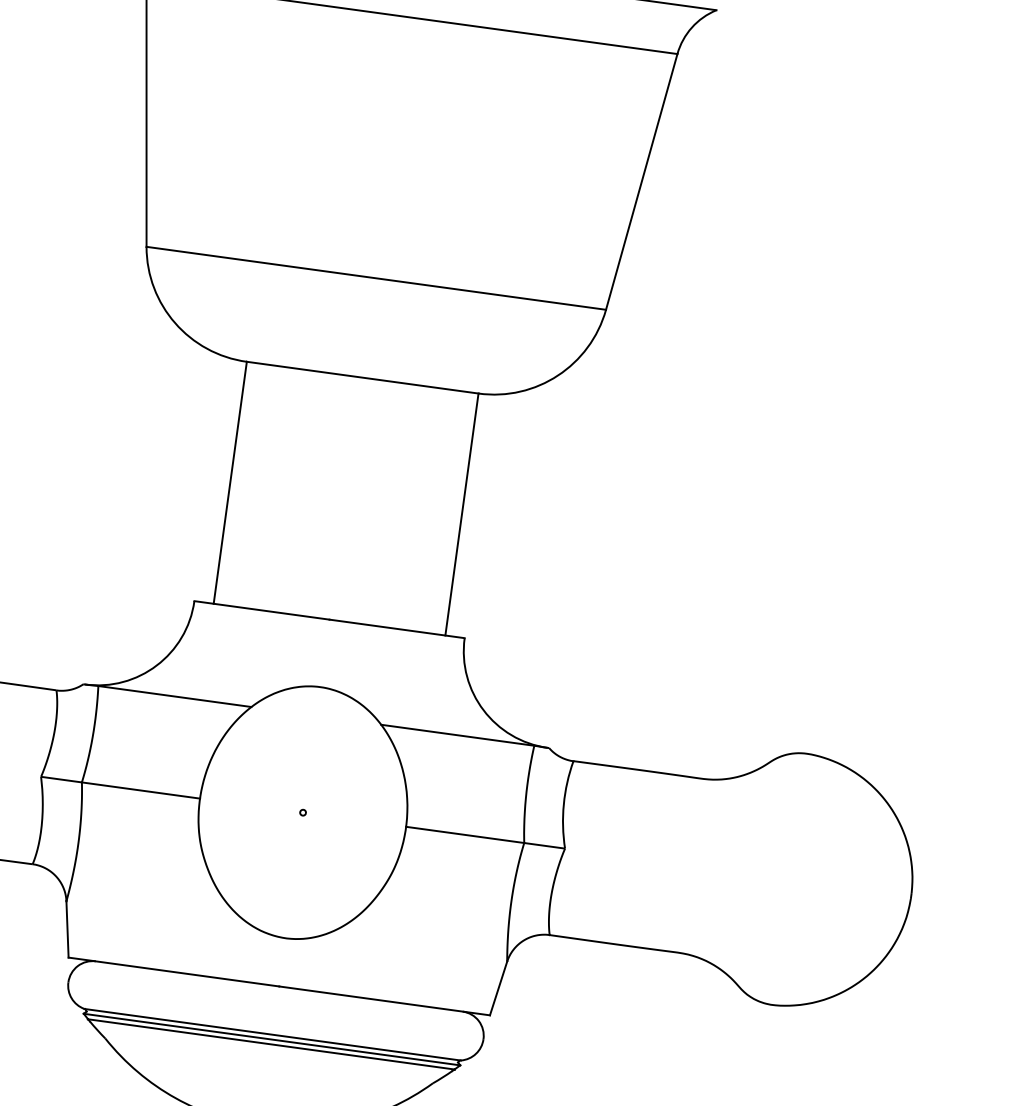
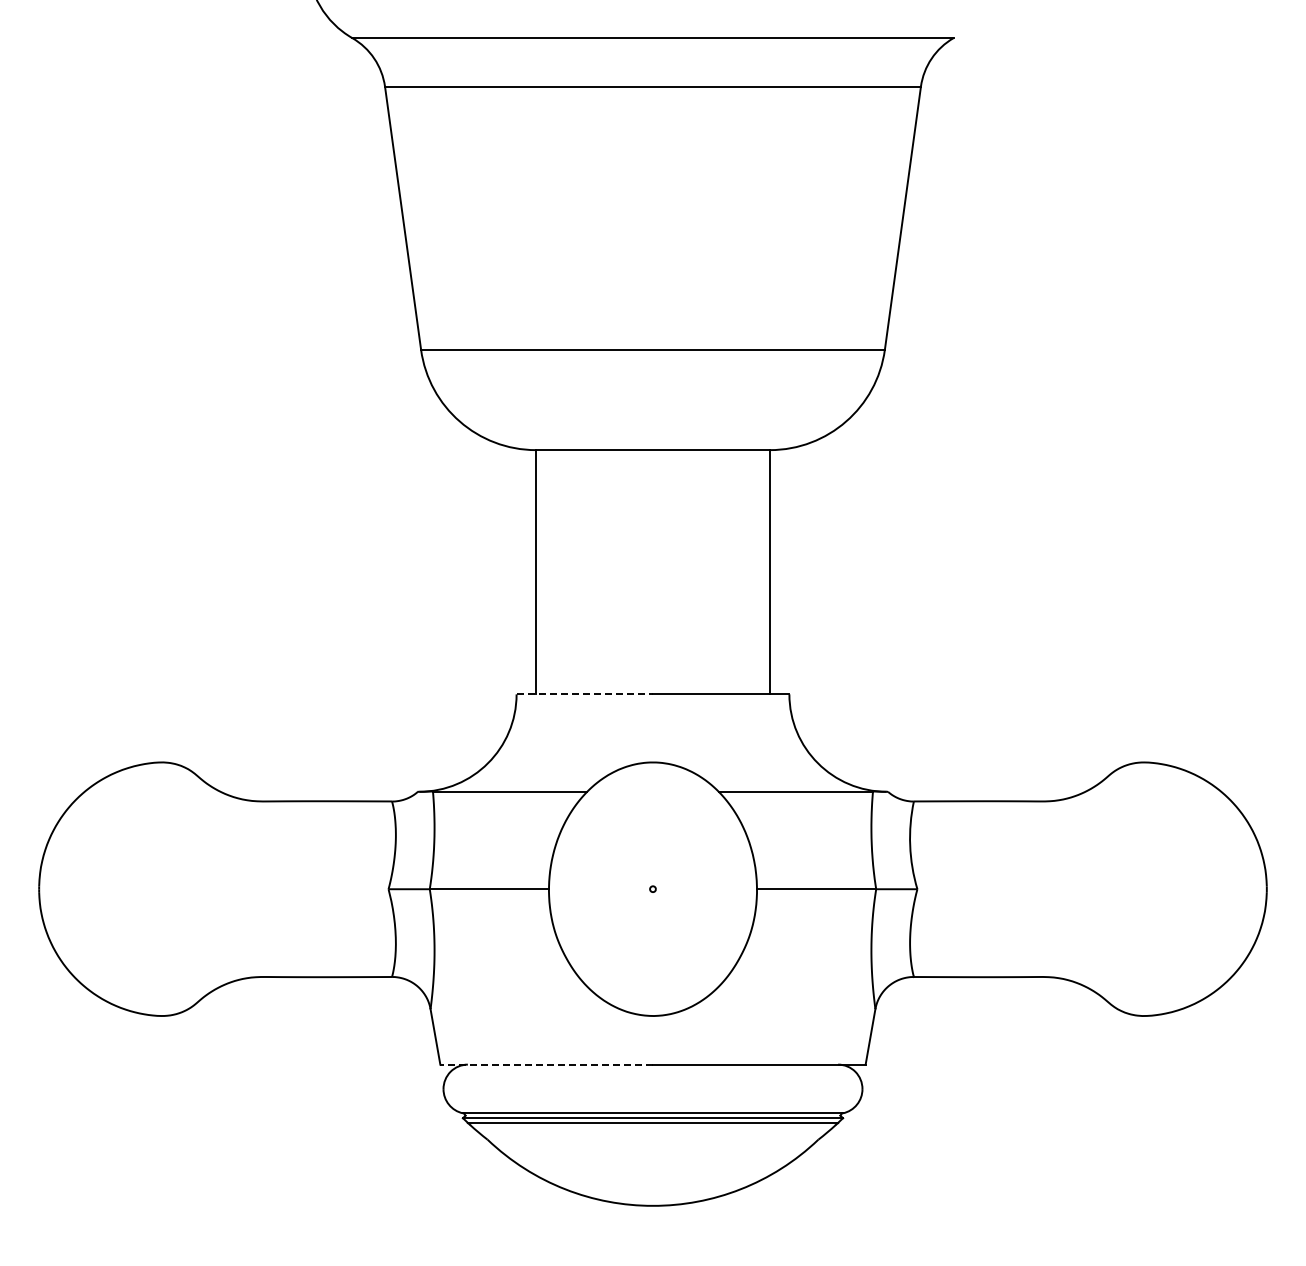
line: (262, 610) -> (585, 694), solid -> dashed
line: (173, 971) -> (546, 1064), solid -> dashed

